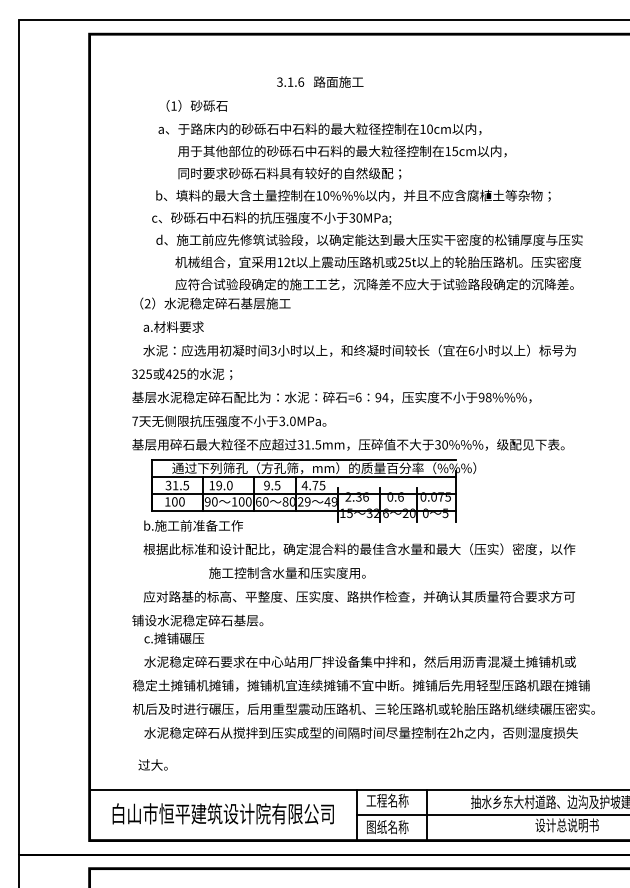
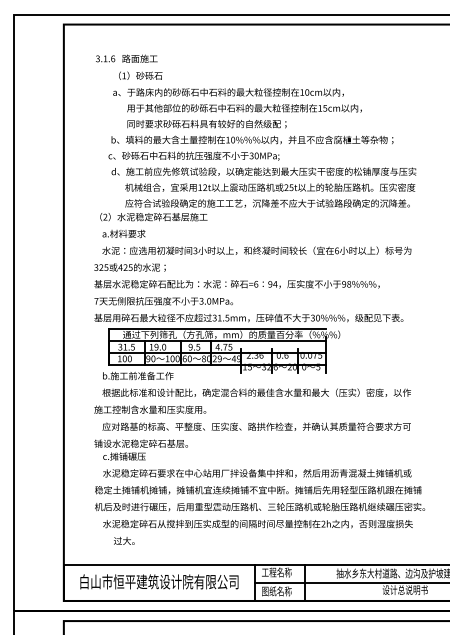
text: (319, 81) -> (126, 58), moved
text: (287, 572) -> (150, 409), moved
text: (153, 764) -> (124, 540), moved

